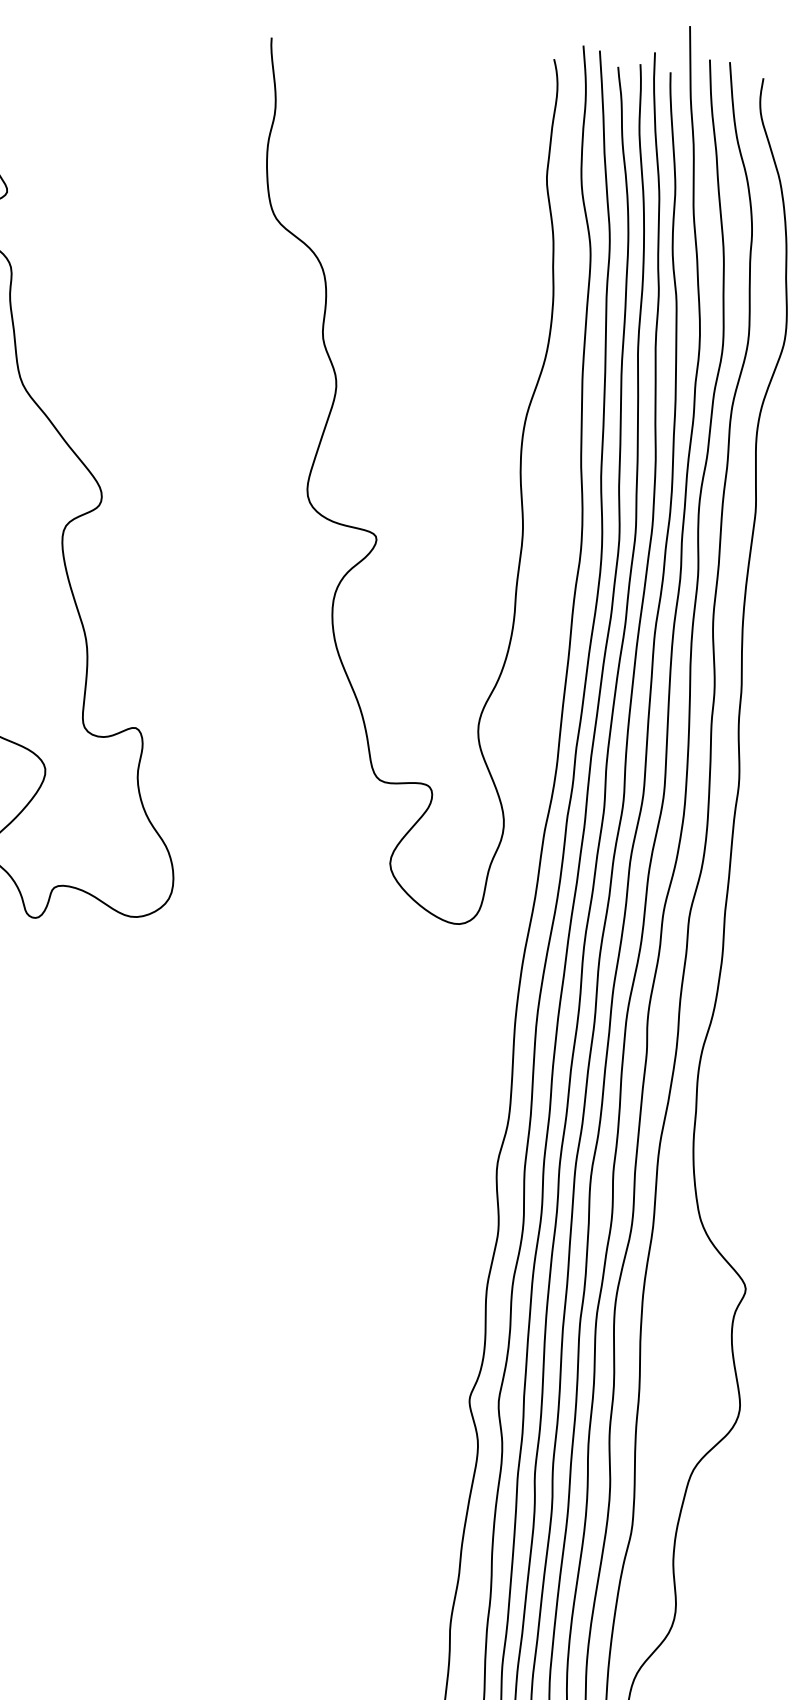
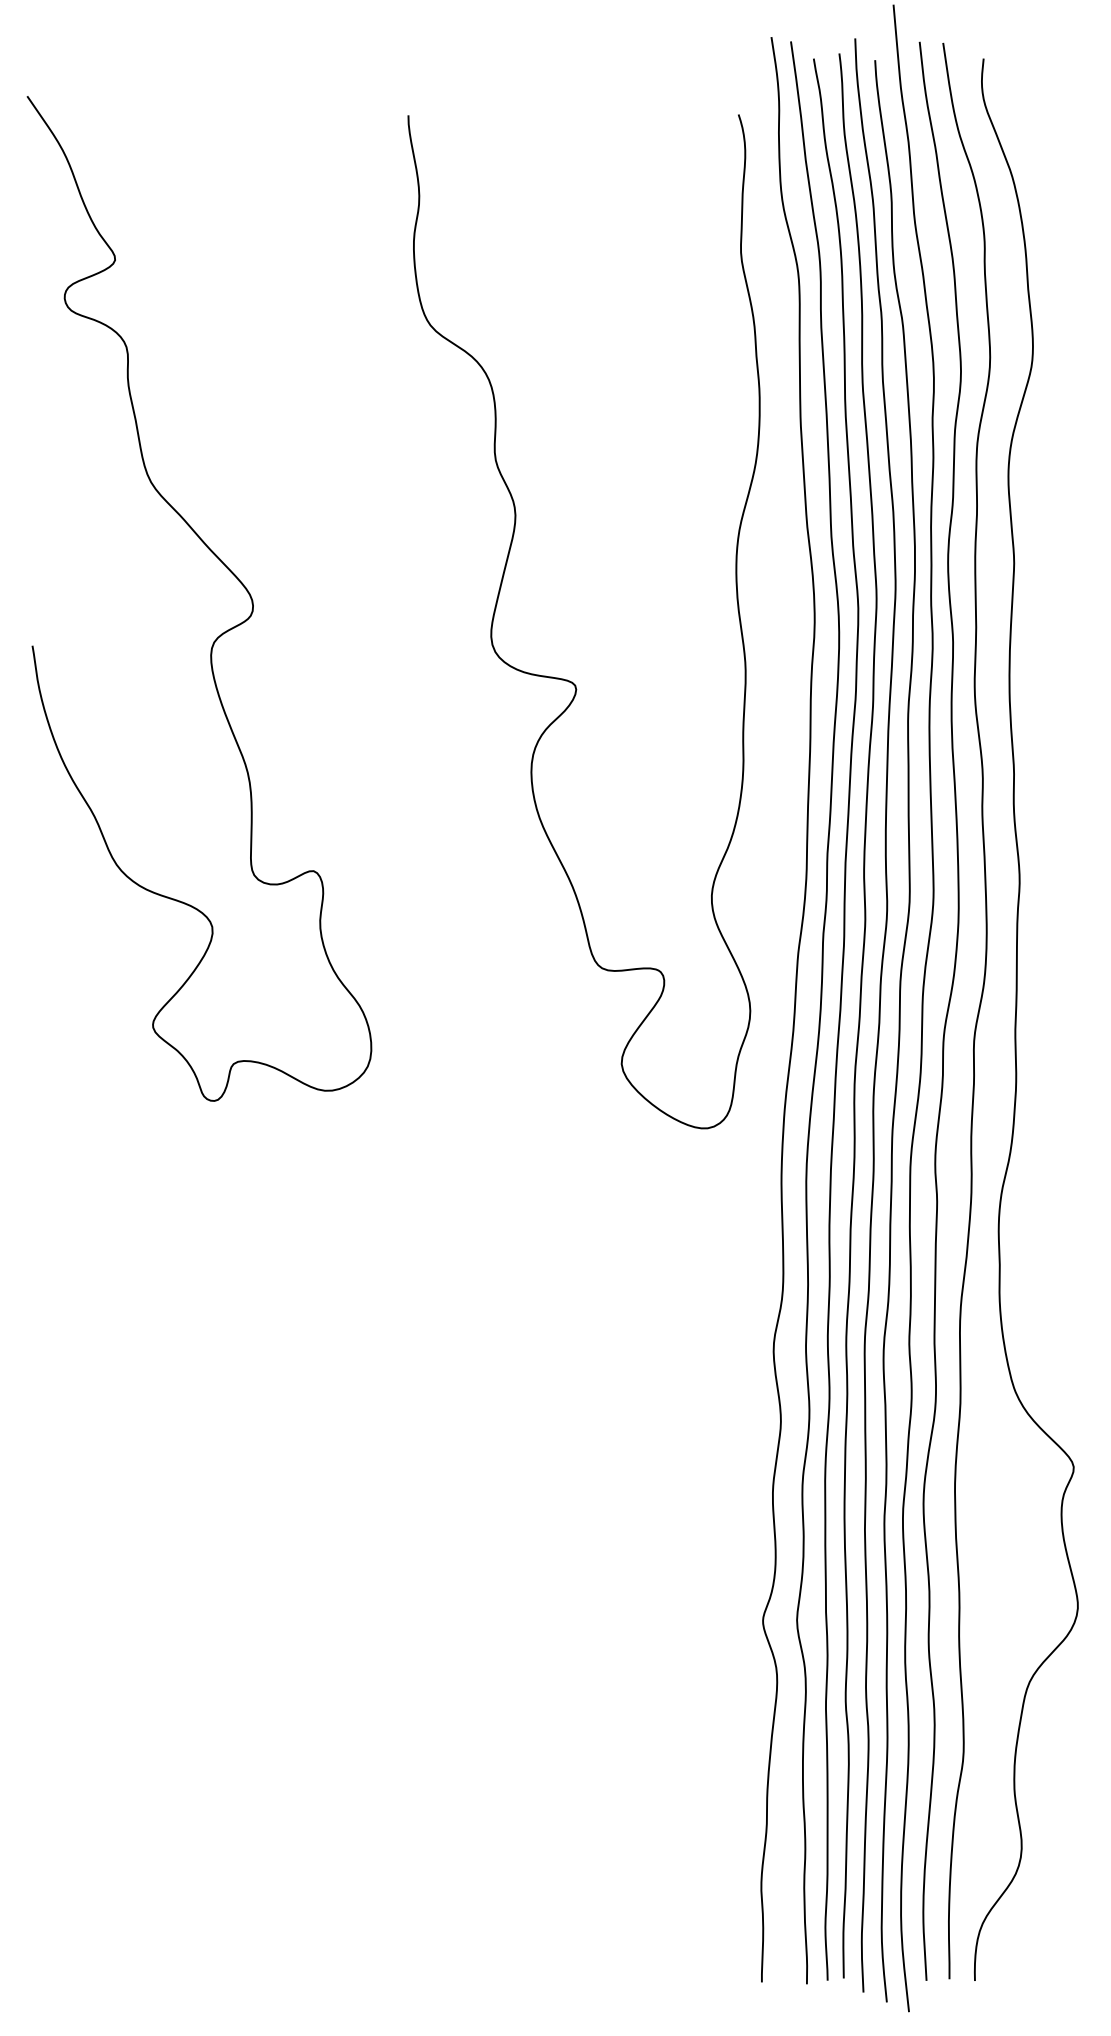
curve: (369, 530) -> (567, 679), moved

